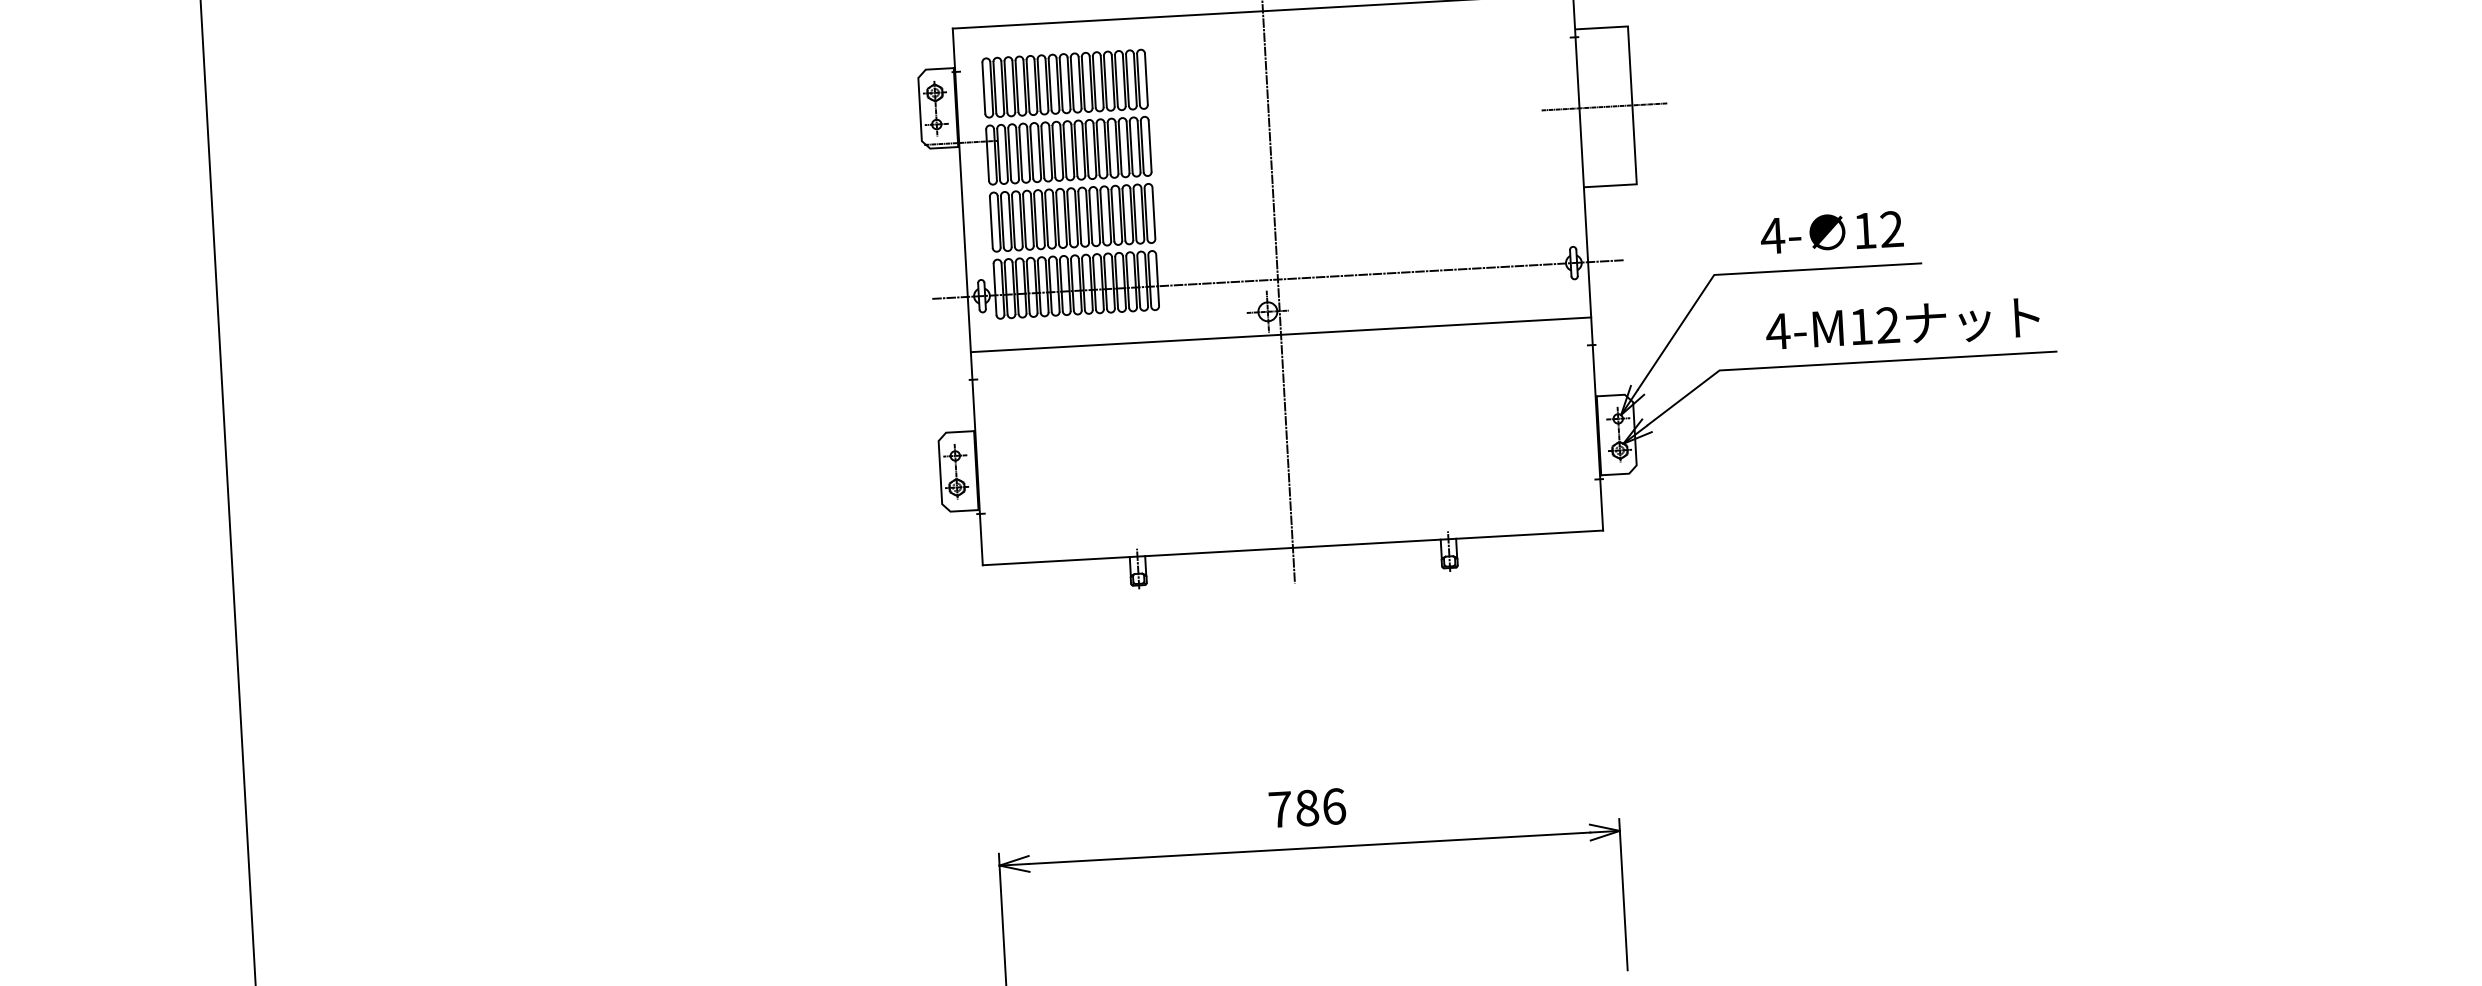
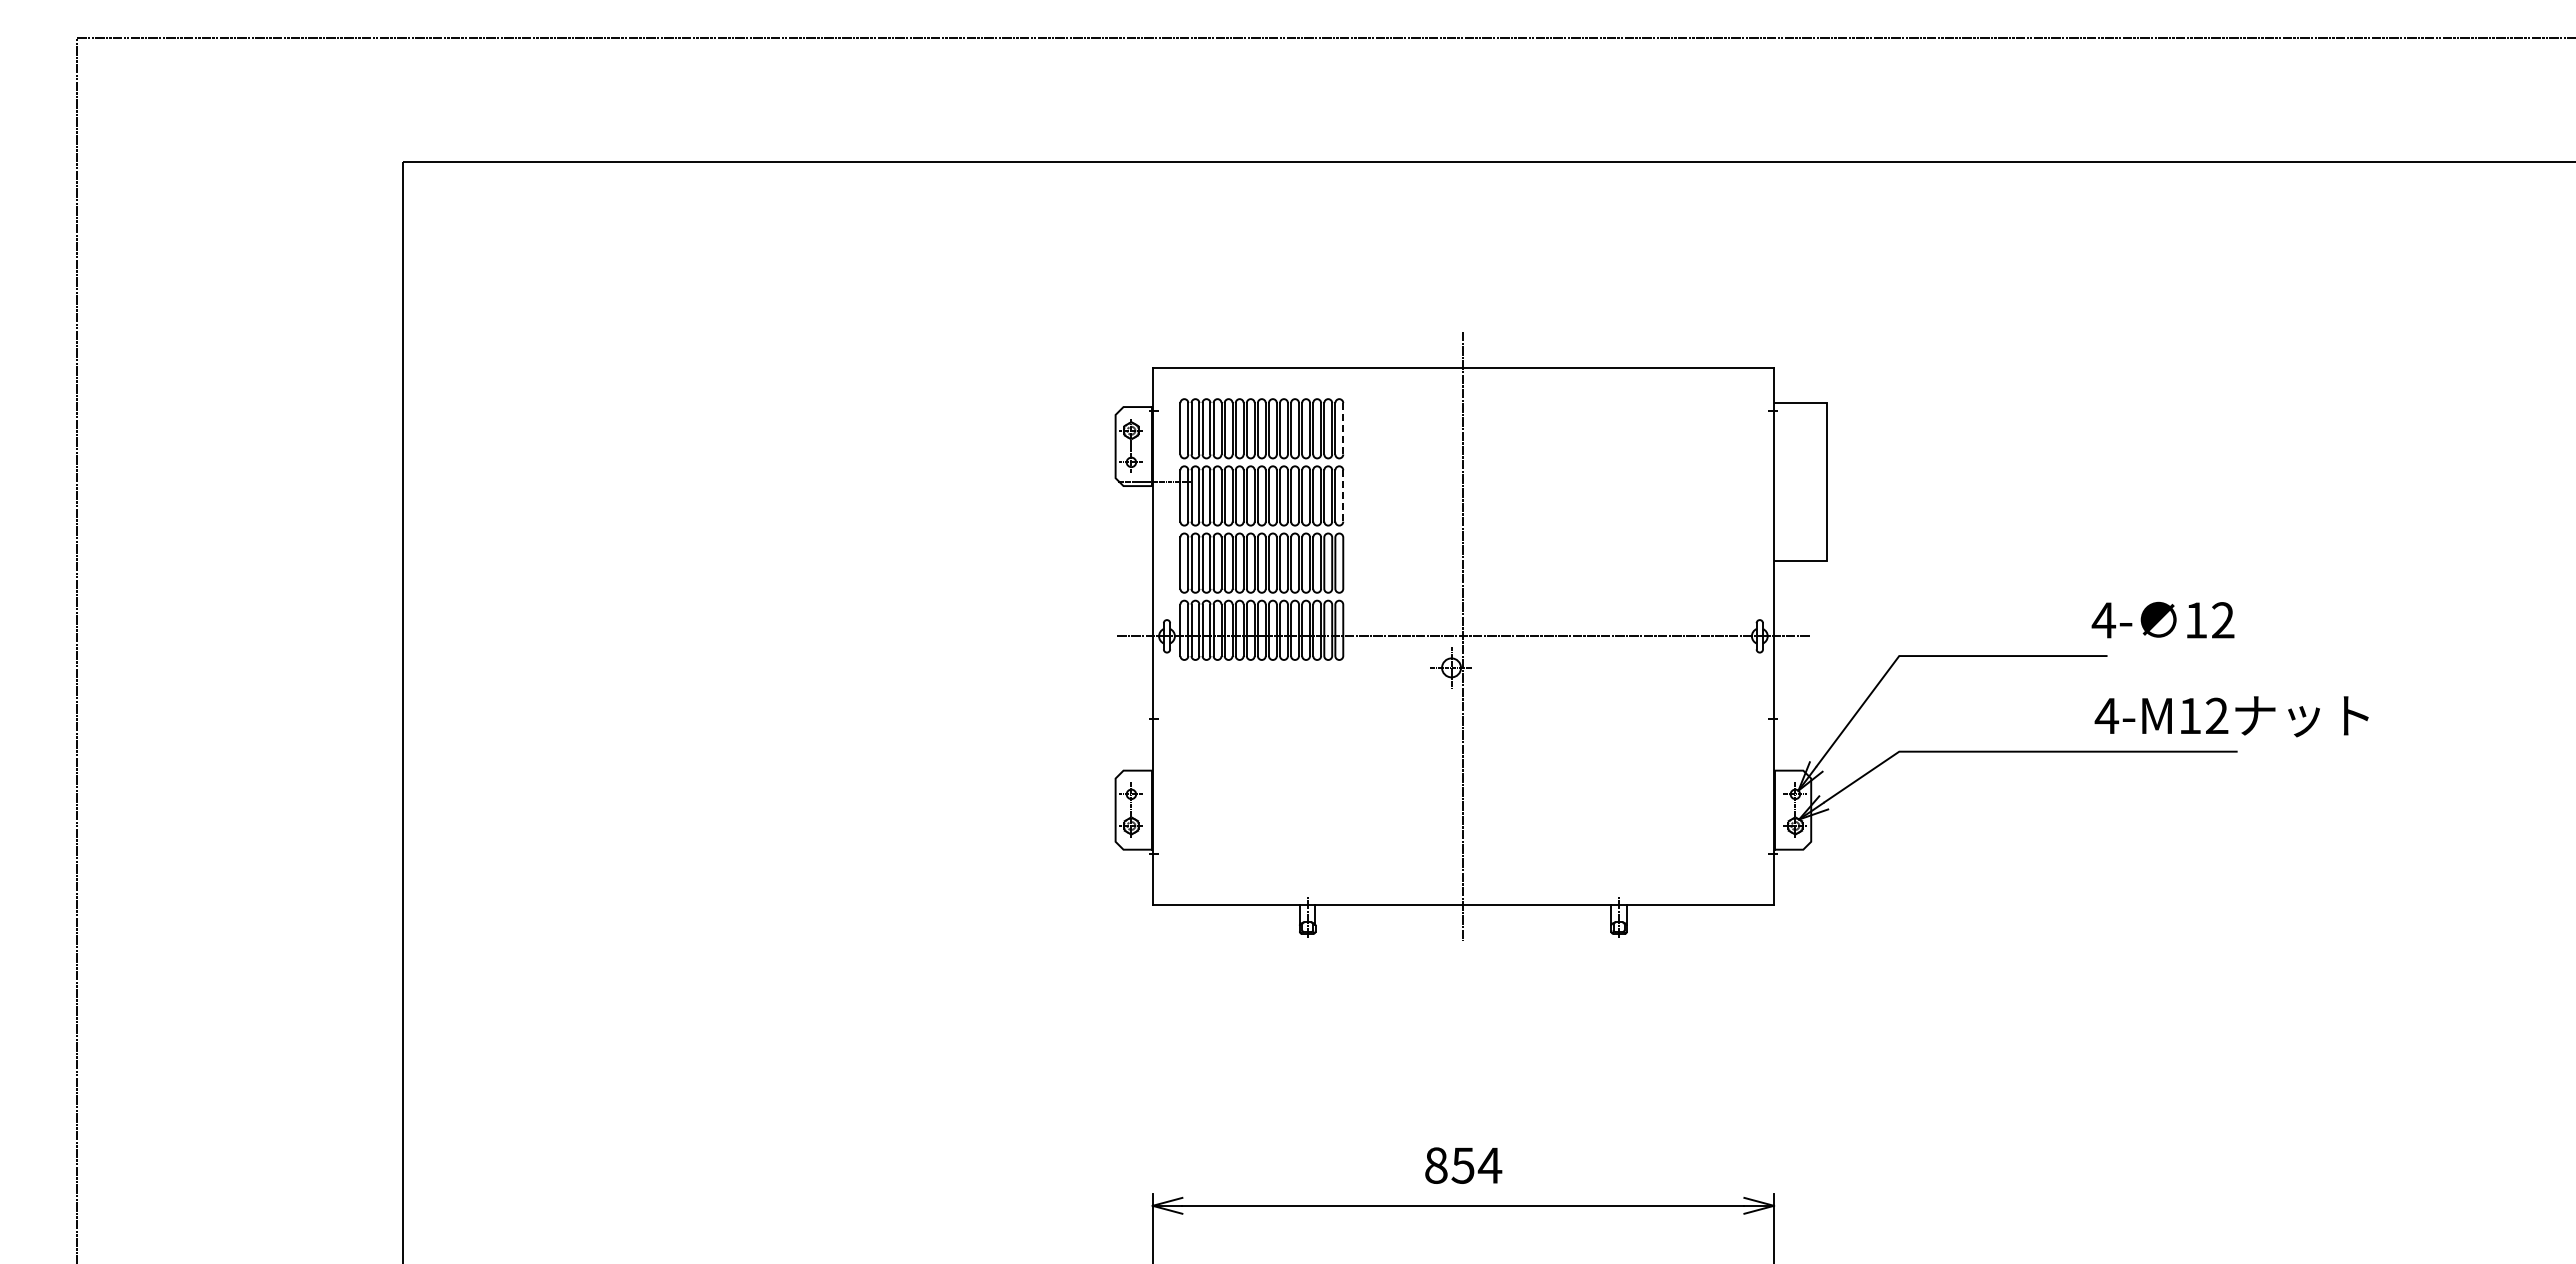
line: (1146, 78) -> (1343, 428), solid -> dashed
line: (1604, 107) -> (1799, 482), removed
line: (1150, 145) -> (1343, 495), solid -> dashed
text: (1831, 231) -> (2162, 619), moved
text: (1902, 325) -> (2231, 716), moved
line: (1281, 334) -> (1463, 691), removed
text: (1307, 807) -> (1463, 1165), 786 -> 854

